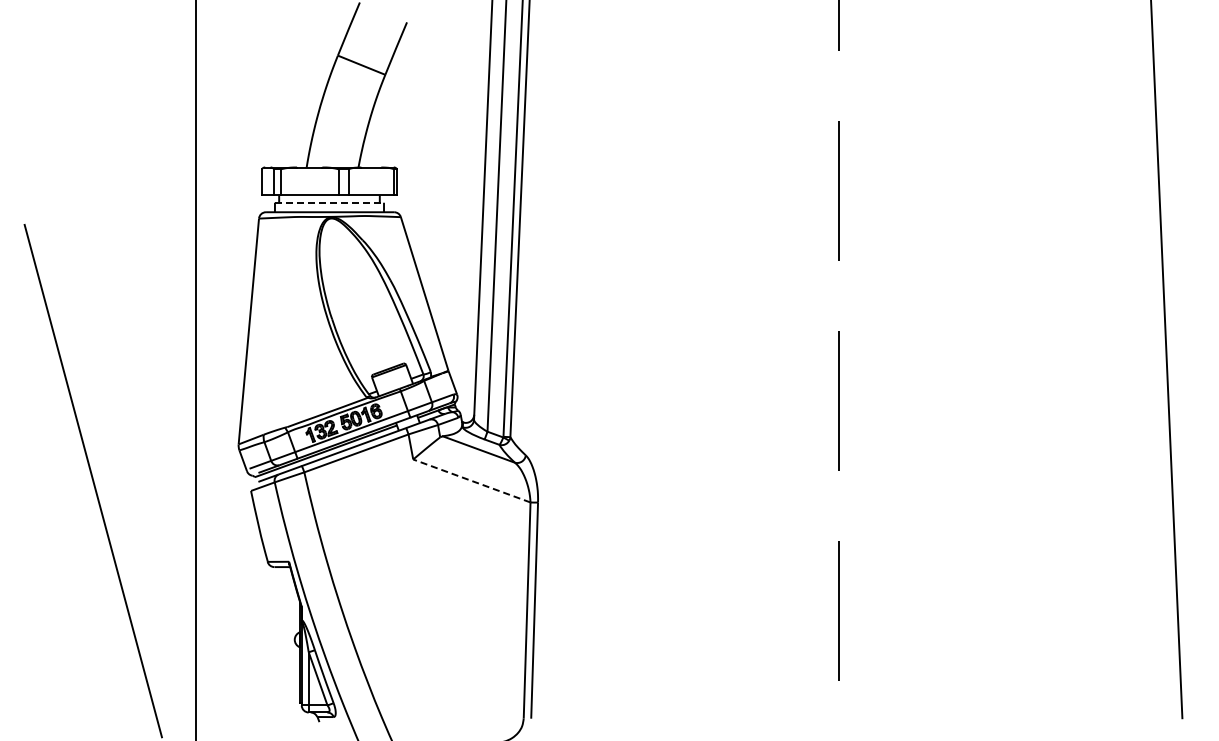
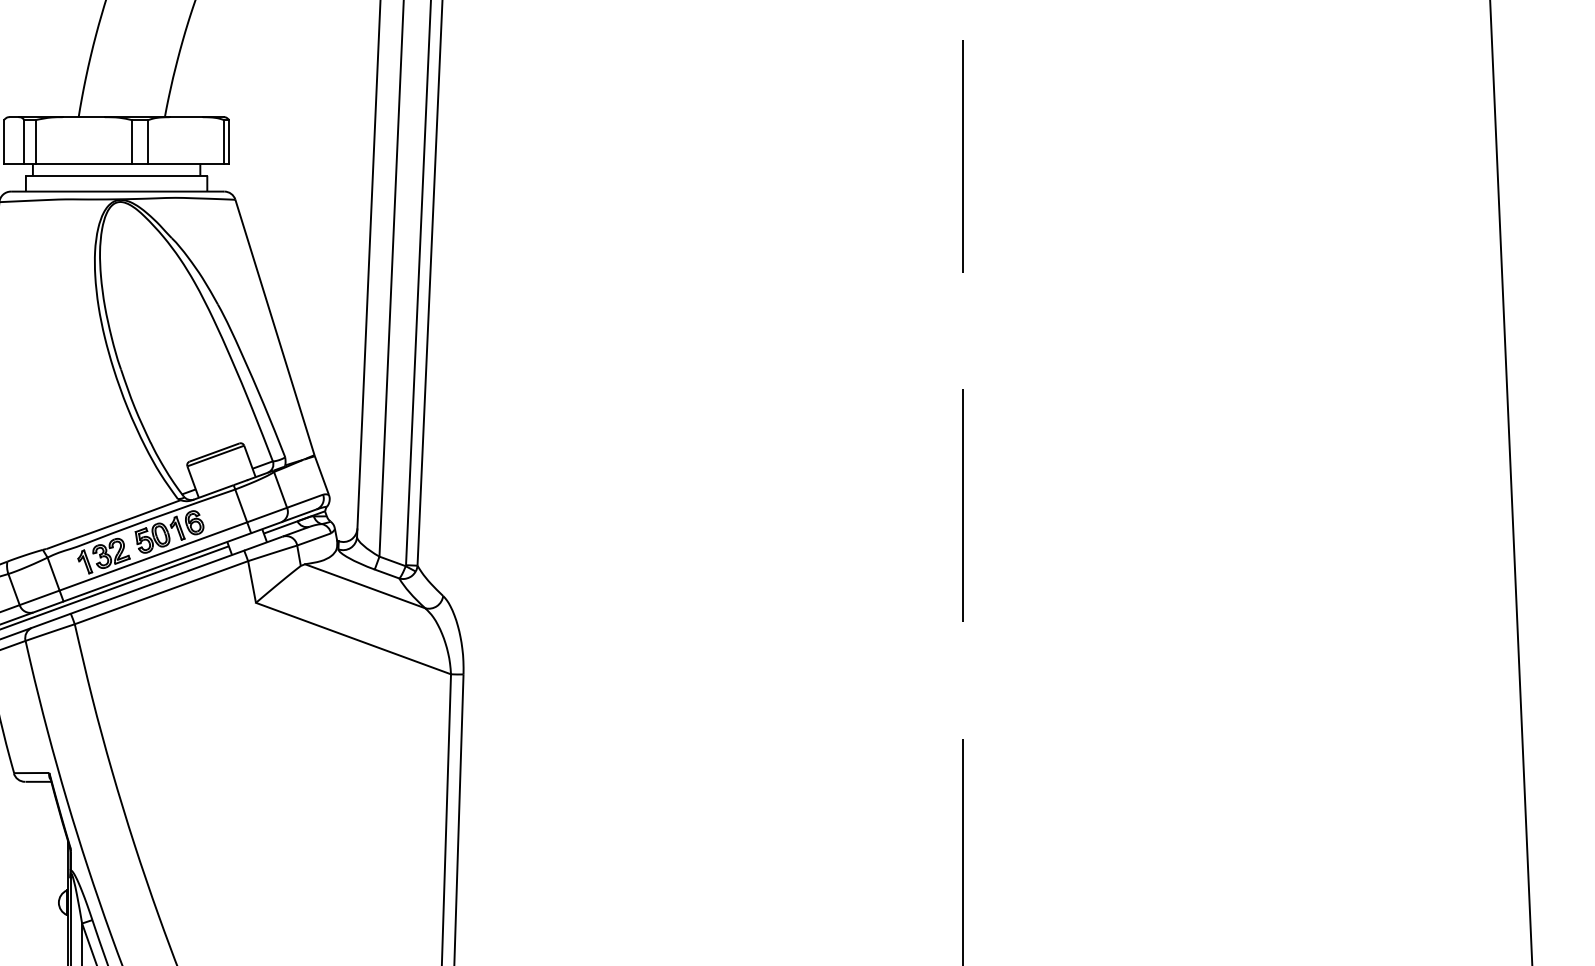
line: (329, 202) -> (116, 175), dashed -> solid
line: (471, 480) -> (352, 637), dashed -> solid

